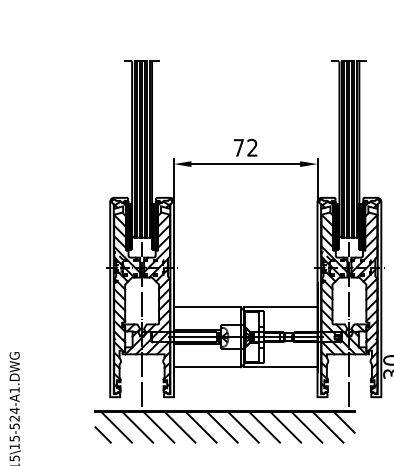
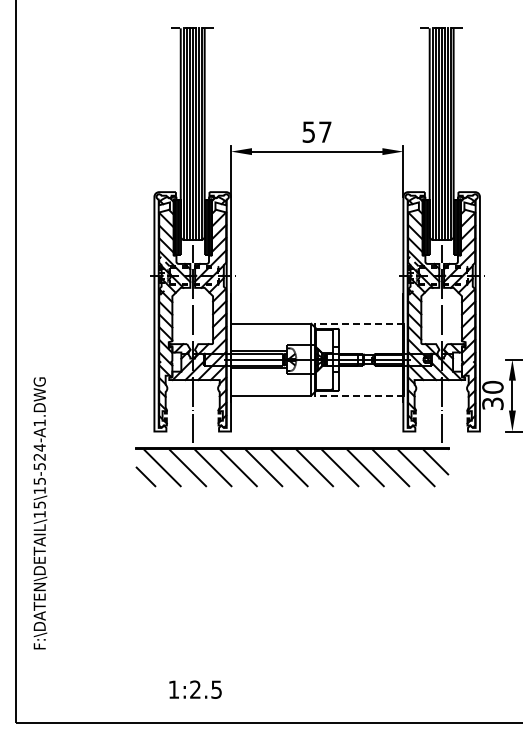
text: (245, 147) -> (316, 131), 72 -> 57
line: (280, 307) -> (358, 323), solid -> dashed
line: (280, 367) -> (358, 395), solid -> dashed

